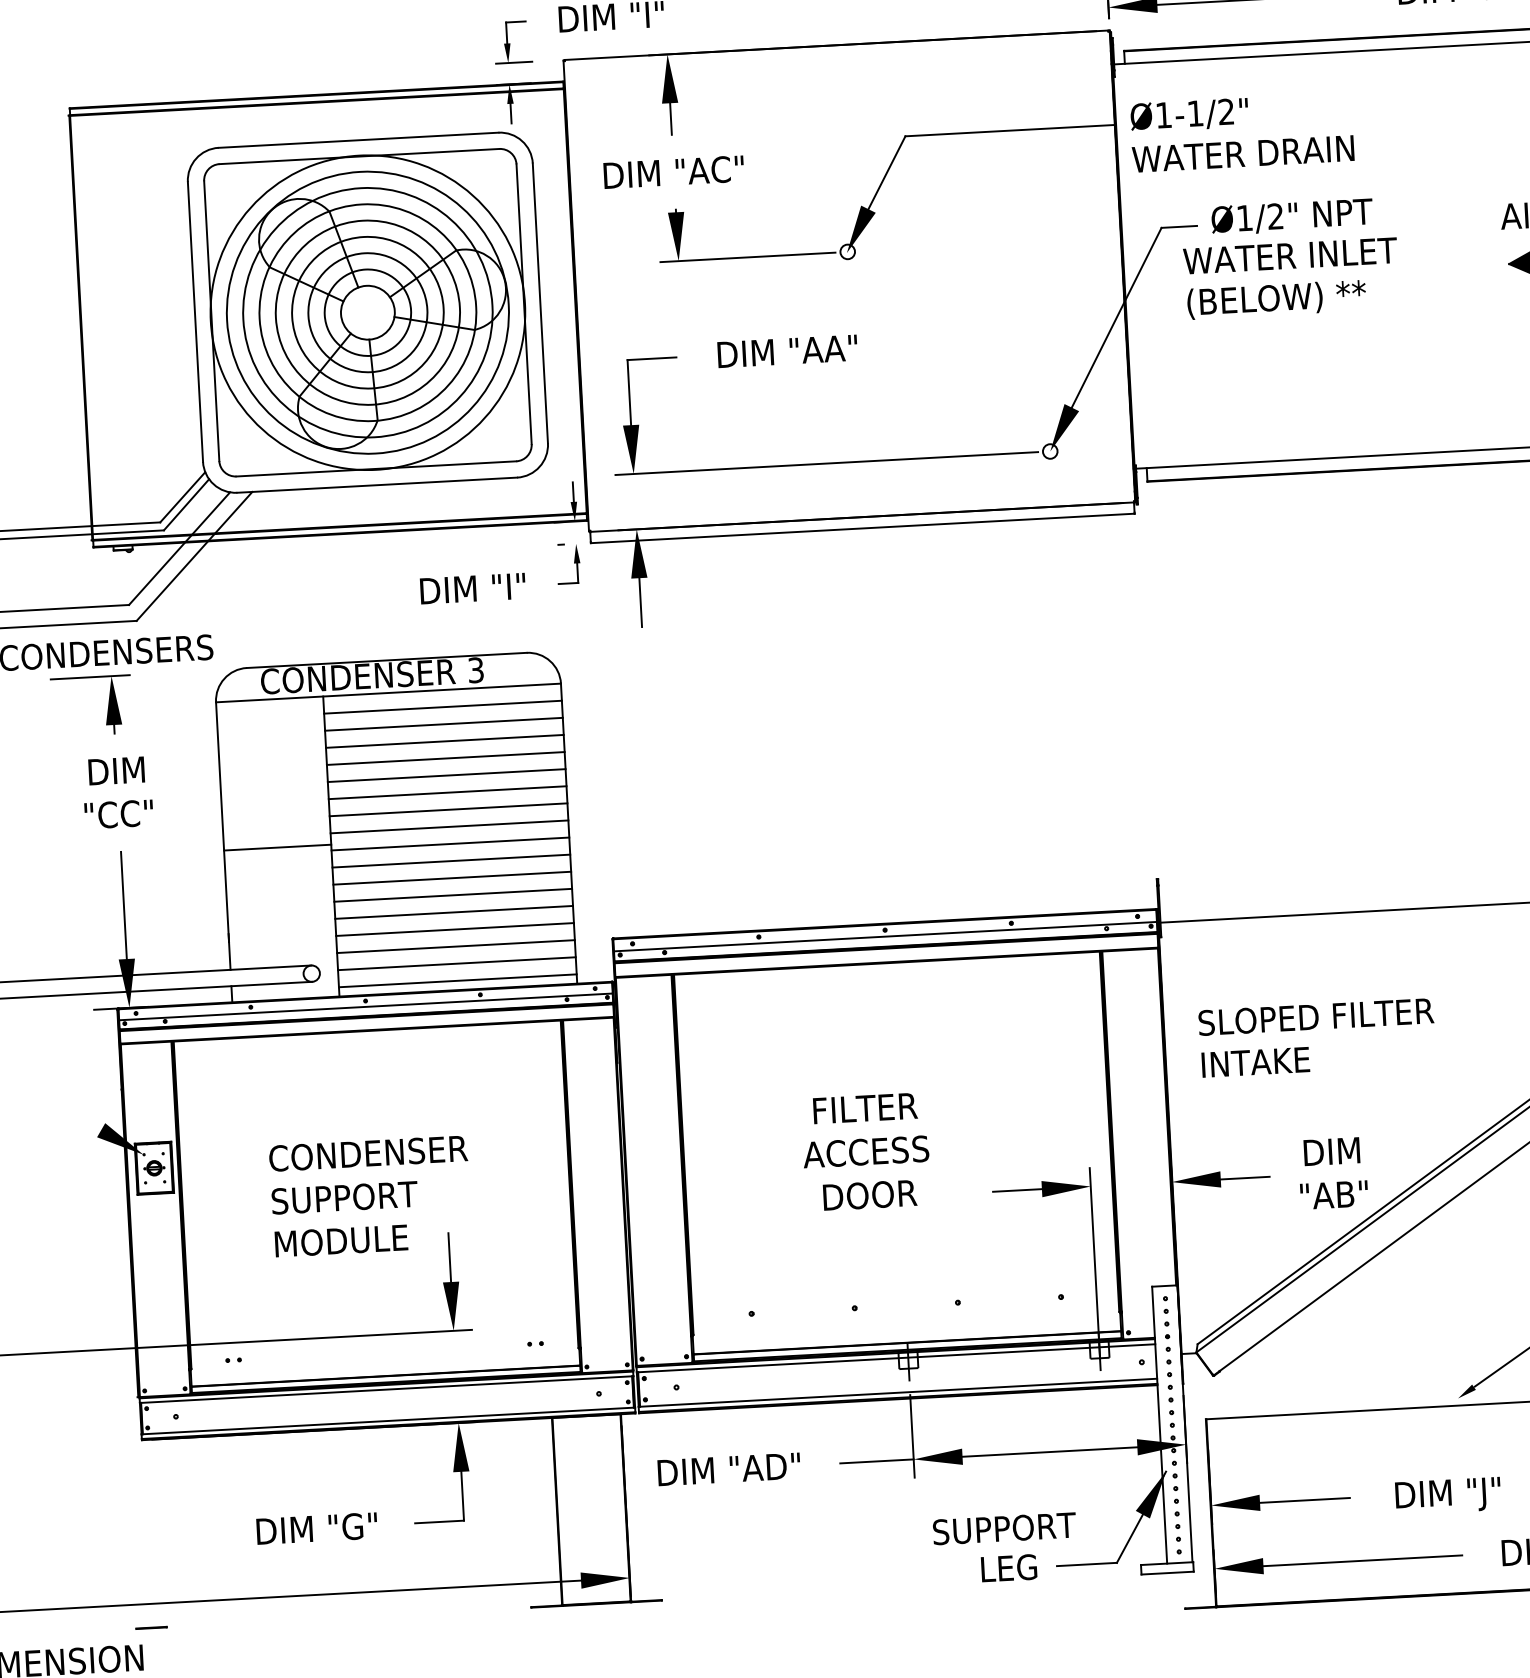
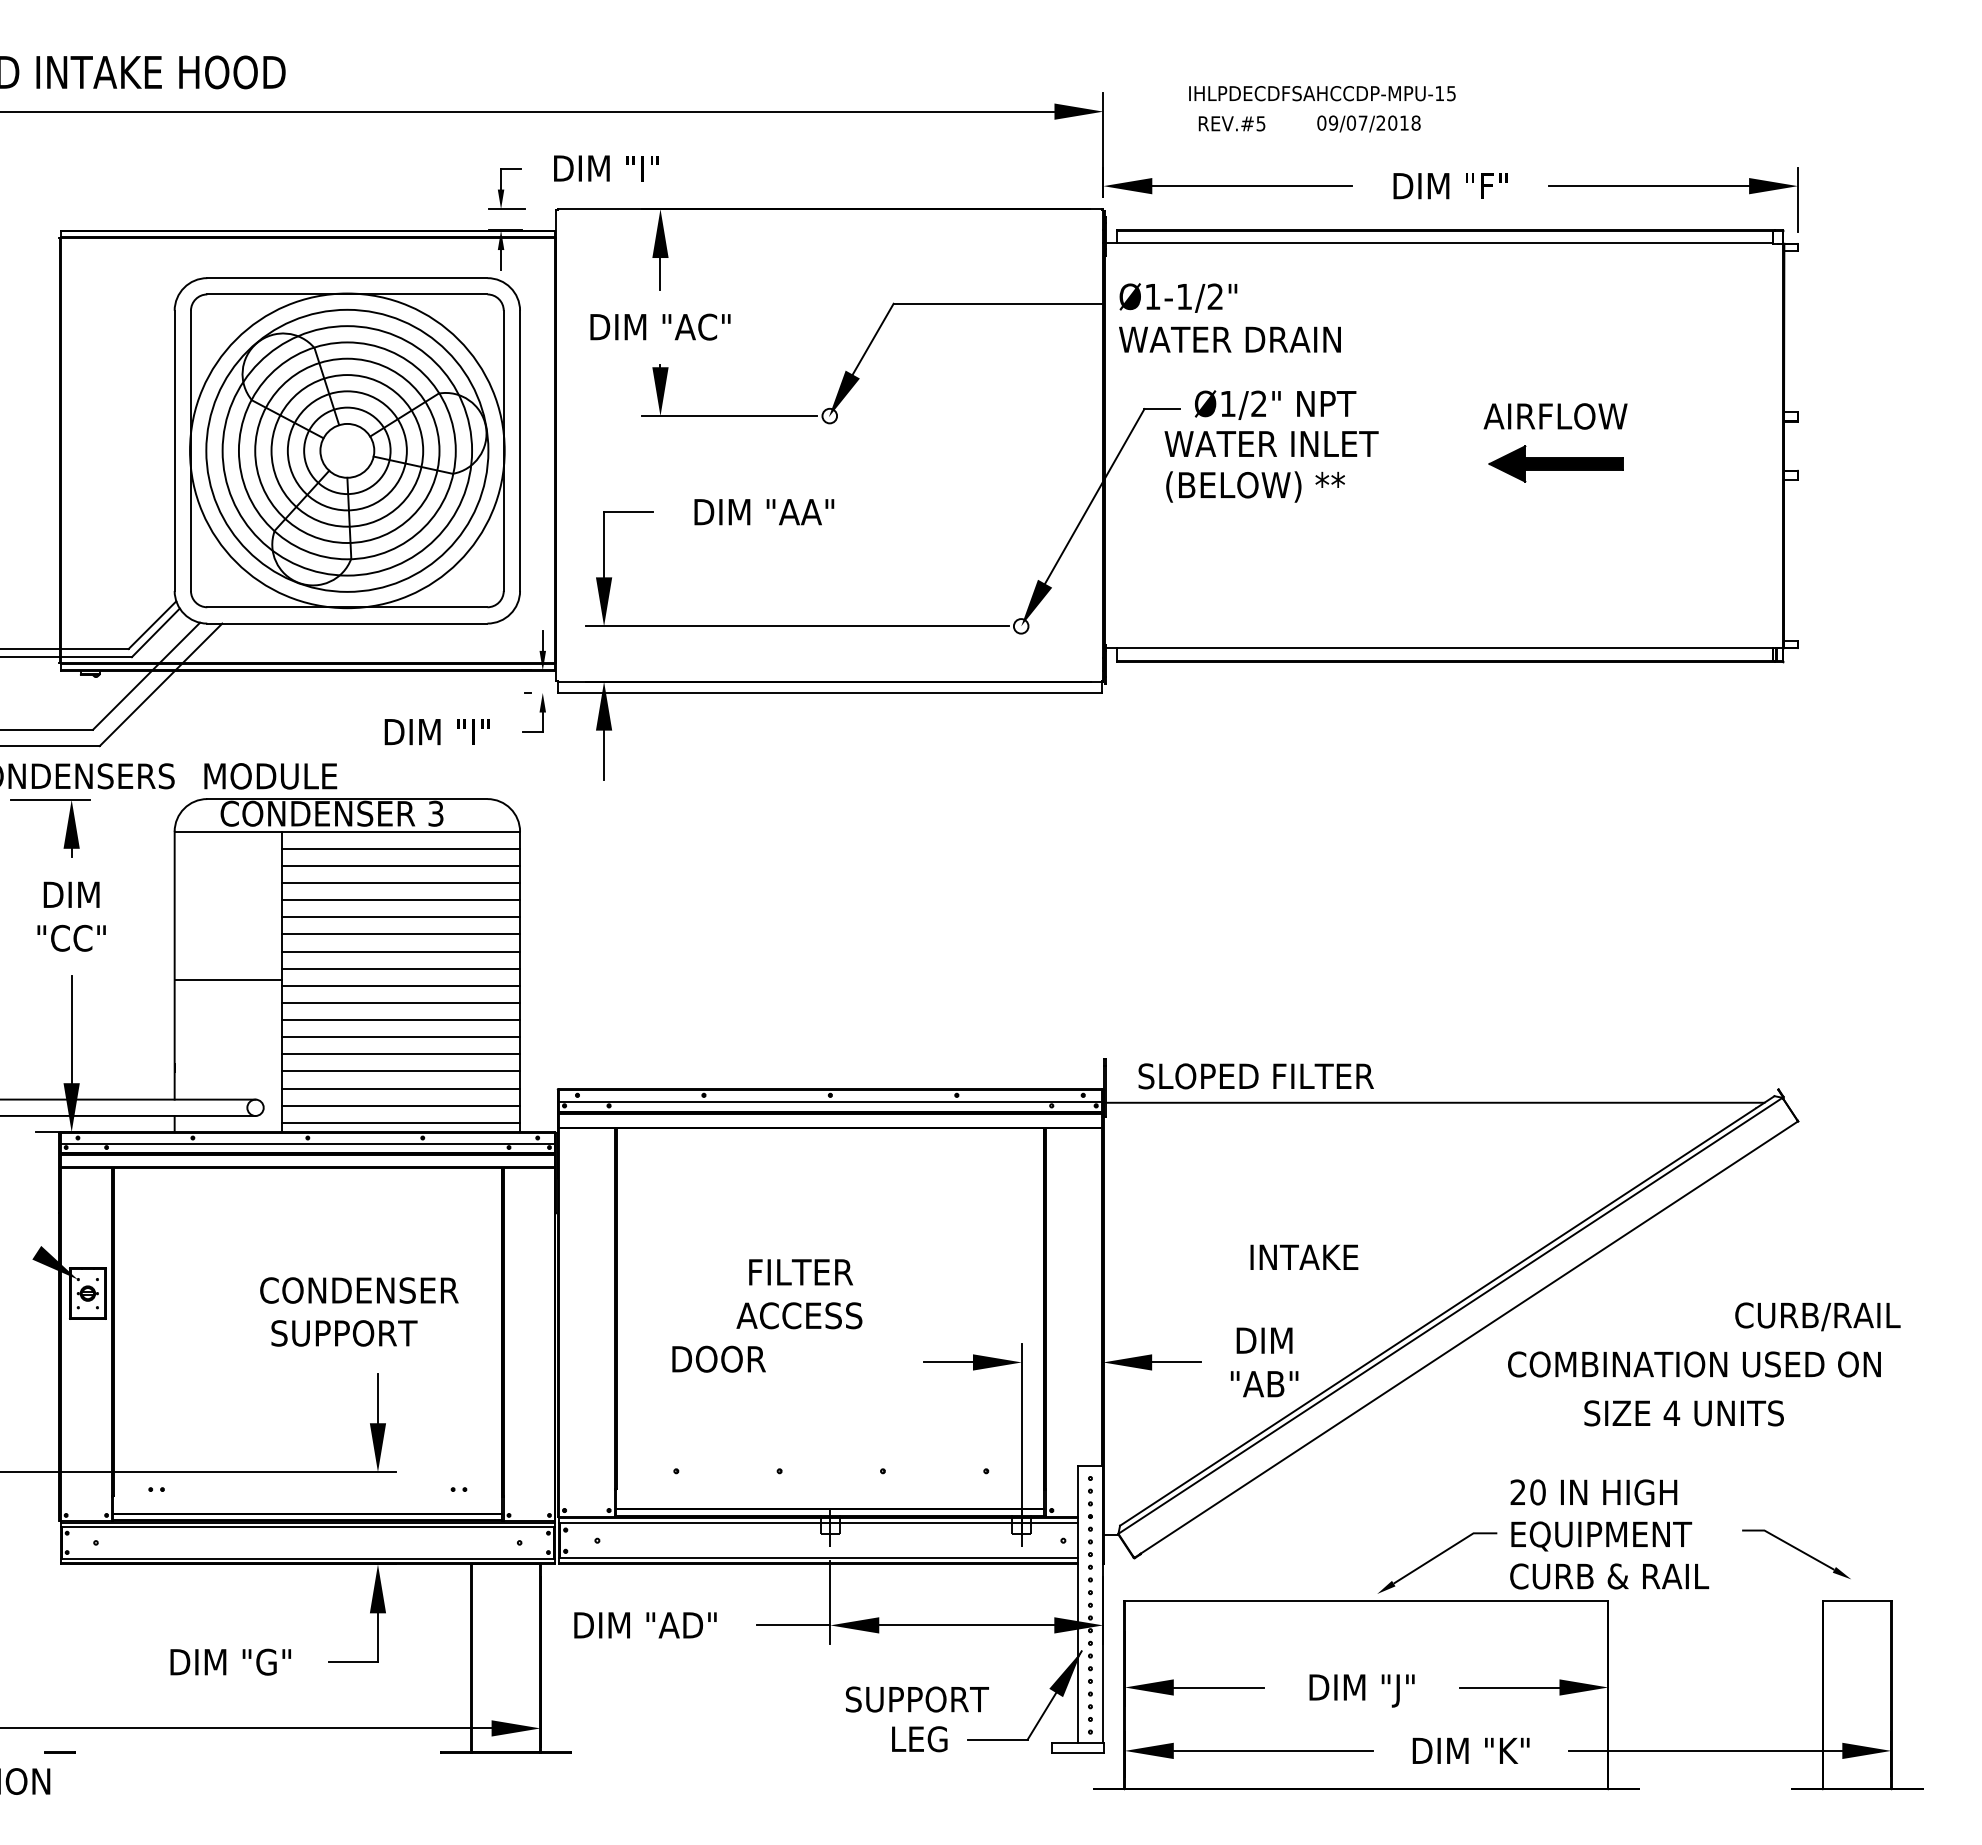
text: (1315, 1017) -> (1255, 1076), moved
text: (1255, 1061) -> (1304, 1256), moved
text: (368, 1153) -> (359, 1290), moved
text: (869, 1194) -> (718, 1358), moved
text: (344, 1197) -> (344, 1333), moved
text: (341, 1241) -> (270, 776), moved

